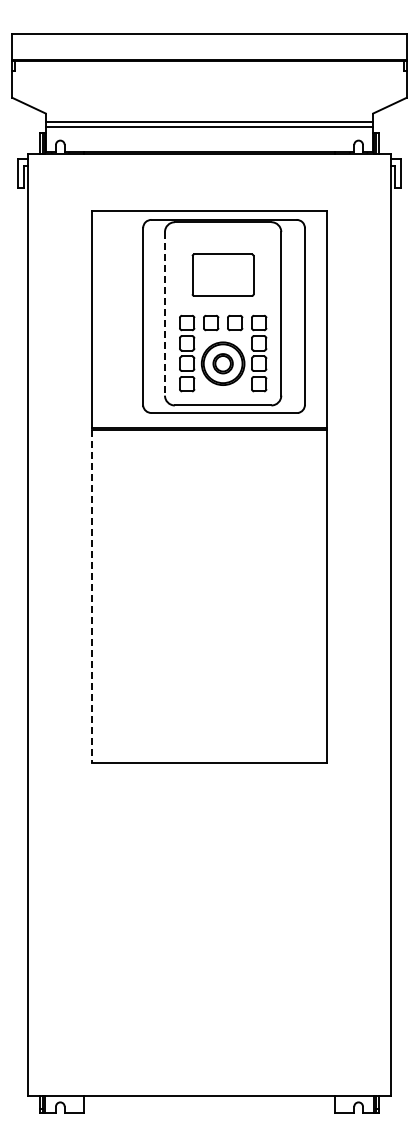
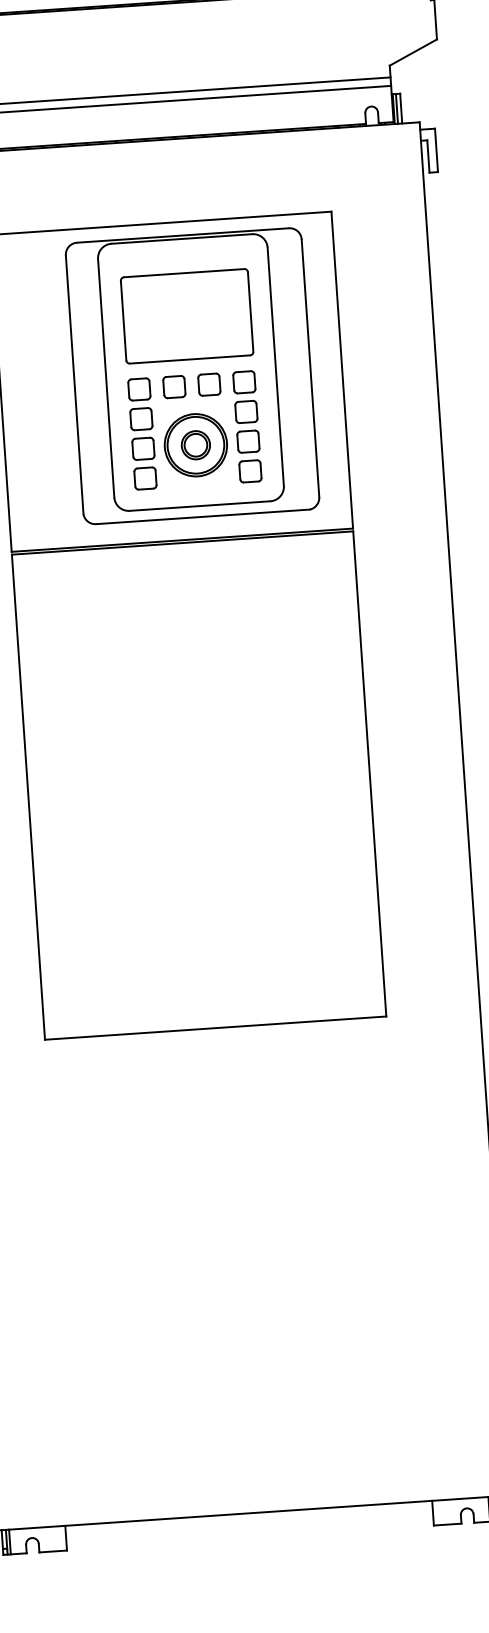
part: (222, 274) -> (186, 315), size x1.43
line: (164, 313) -> (105, 377), dashed -> solid
line: (92, 596) -> (28, 797), dashed -> solid

